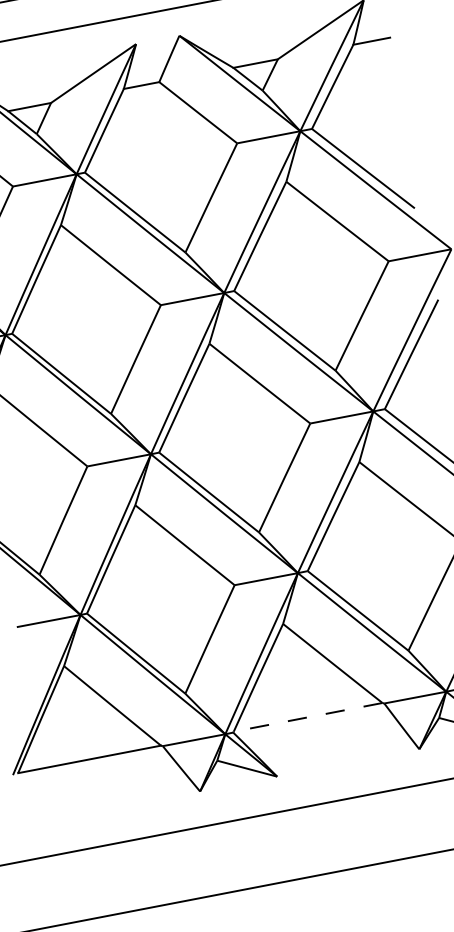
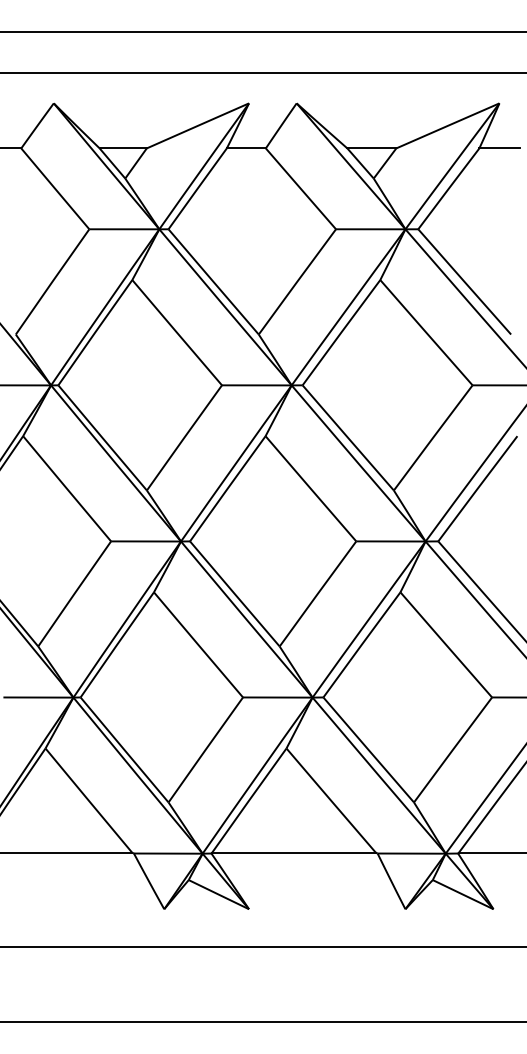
line: (308, 717) -> (294, 852), dashed -> solid

